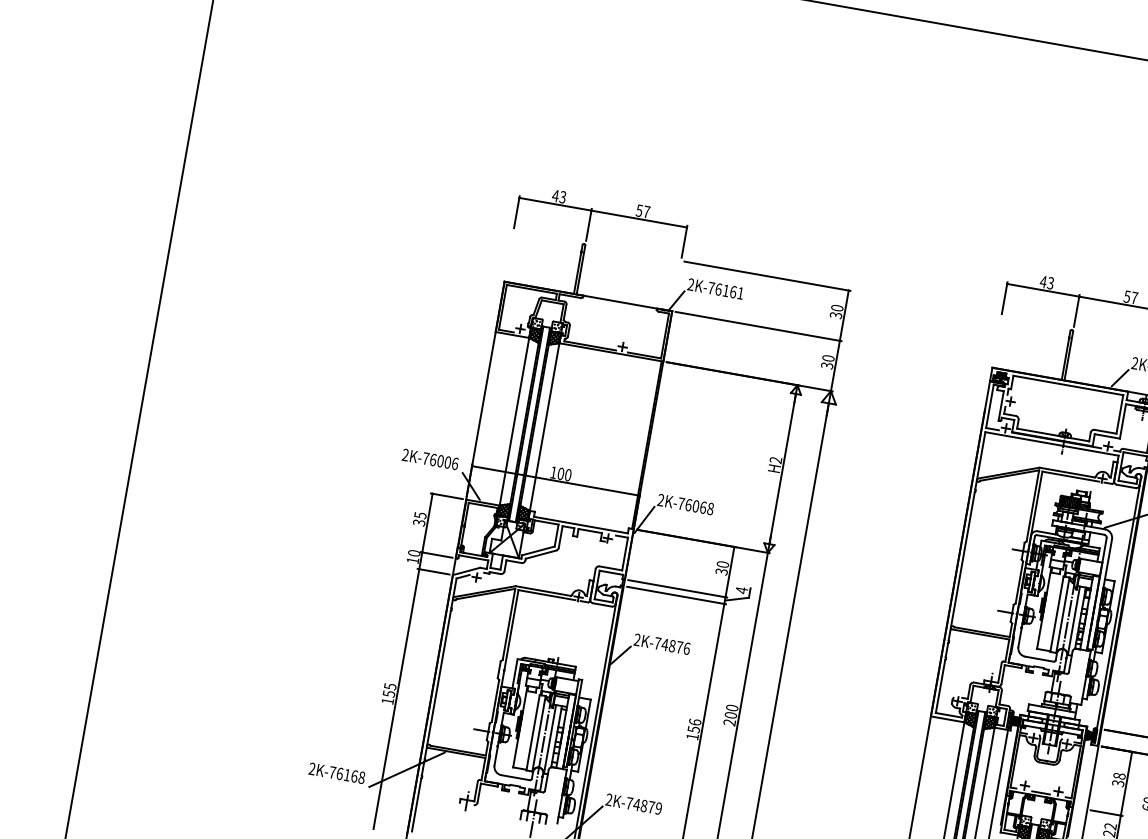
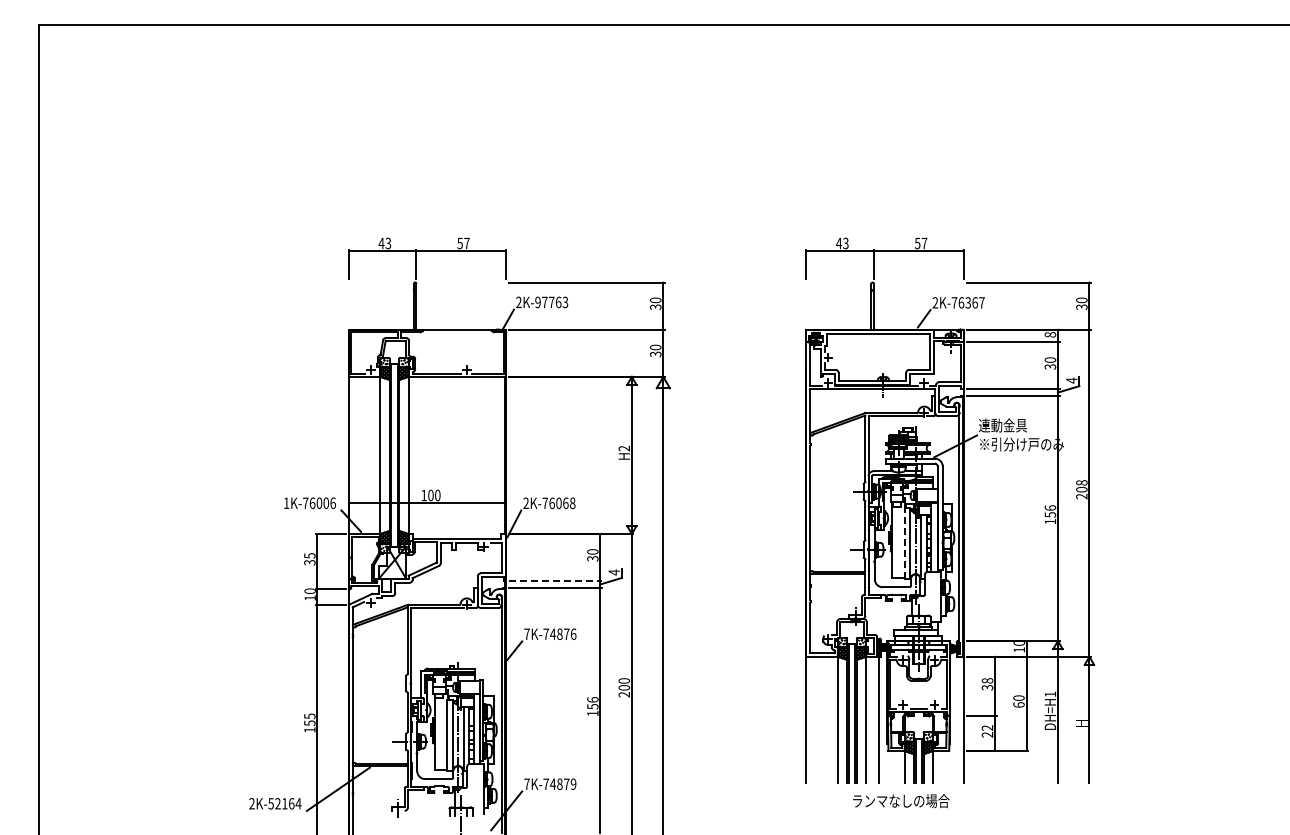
text: (725, 290) -> (551, 302), 2K-76161 -> 2K-97763
text: (405, 454) -> (286, 502), 2K-76006 -> 1K-76006
line: (678, 589) -> (556, 581), solid -> dashed
line: (1056, 614) -> (904, 543), solid -> dashed
text: (636, 639) -> (526, 633), 2K-74876 -> 7K-74876
text: (346, 774) -> (284, 803), 2K-76168 -> 2K-52164
text: (608, 798) -> (526, 783), 2K-74879 -> 7K-74879

